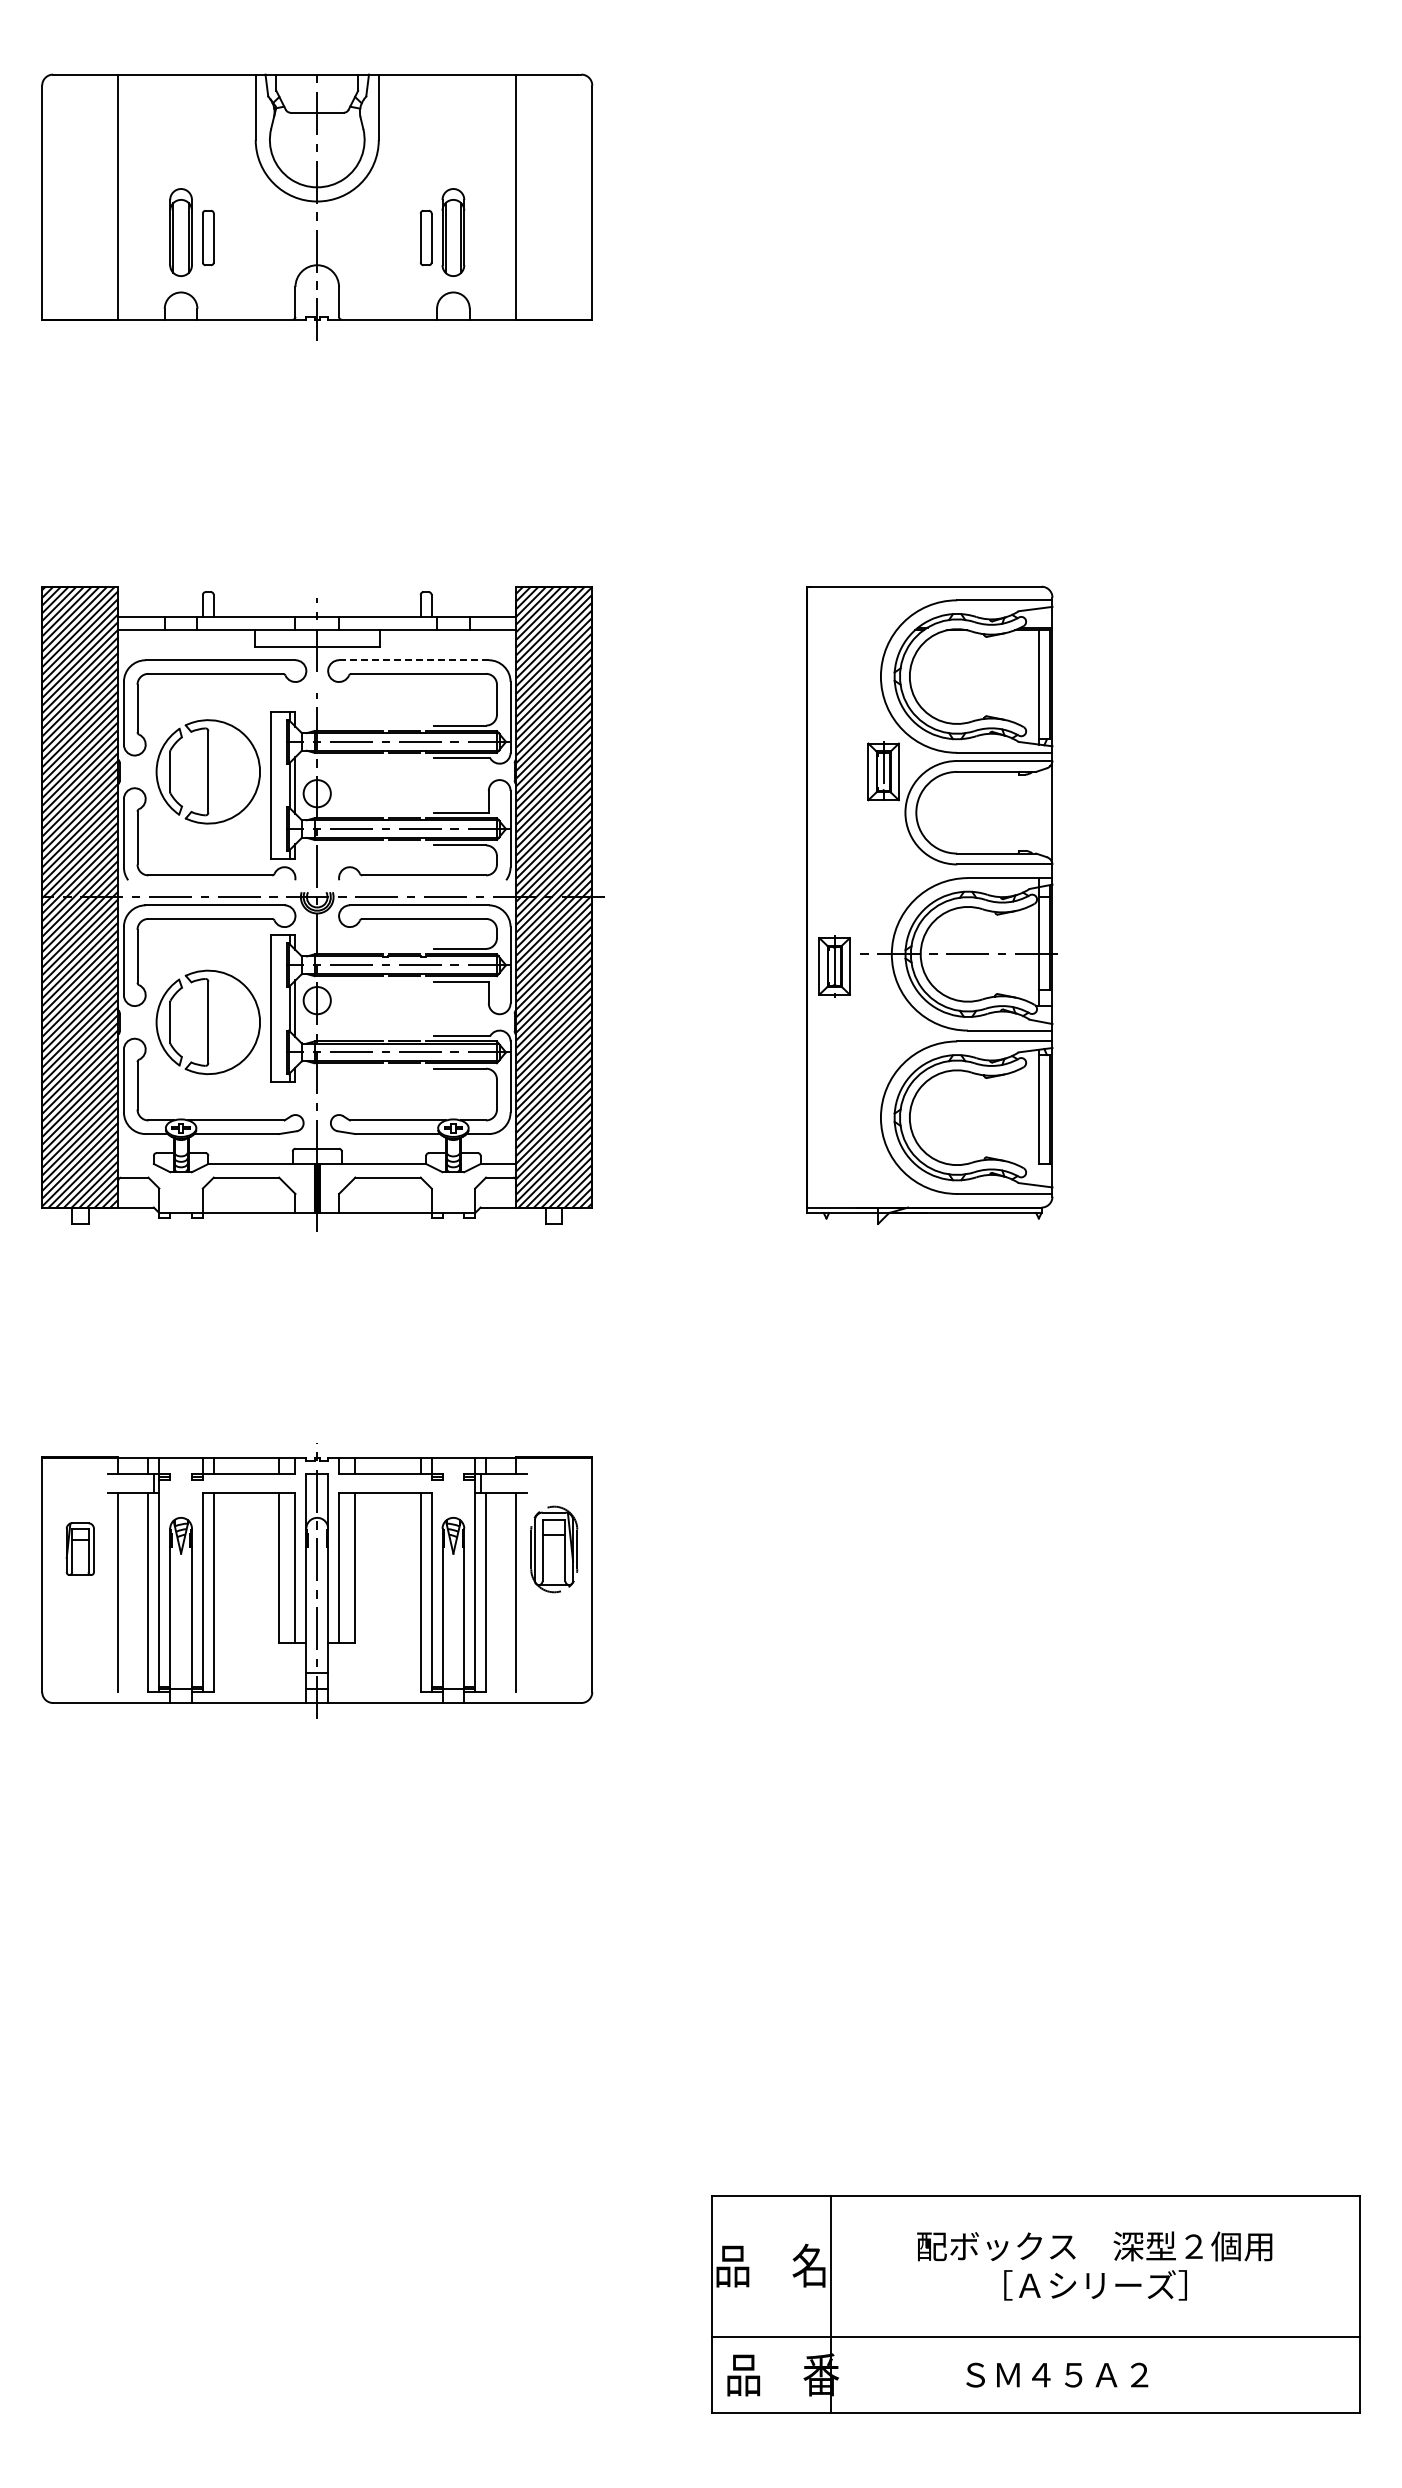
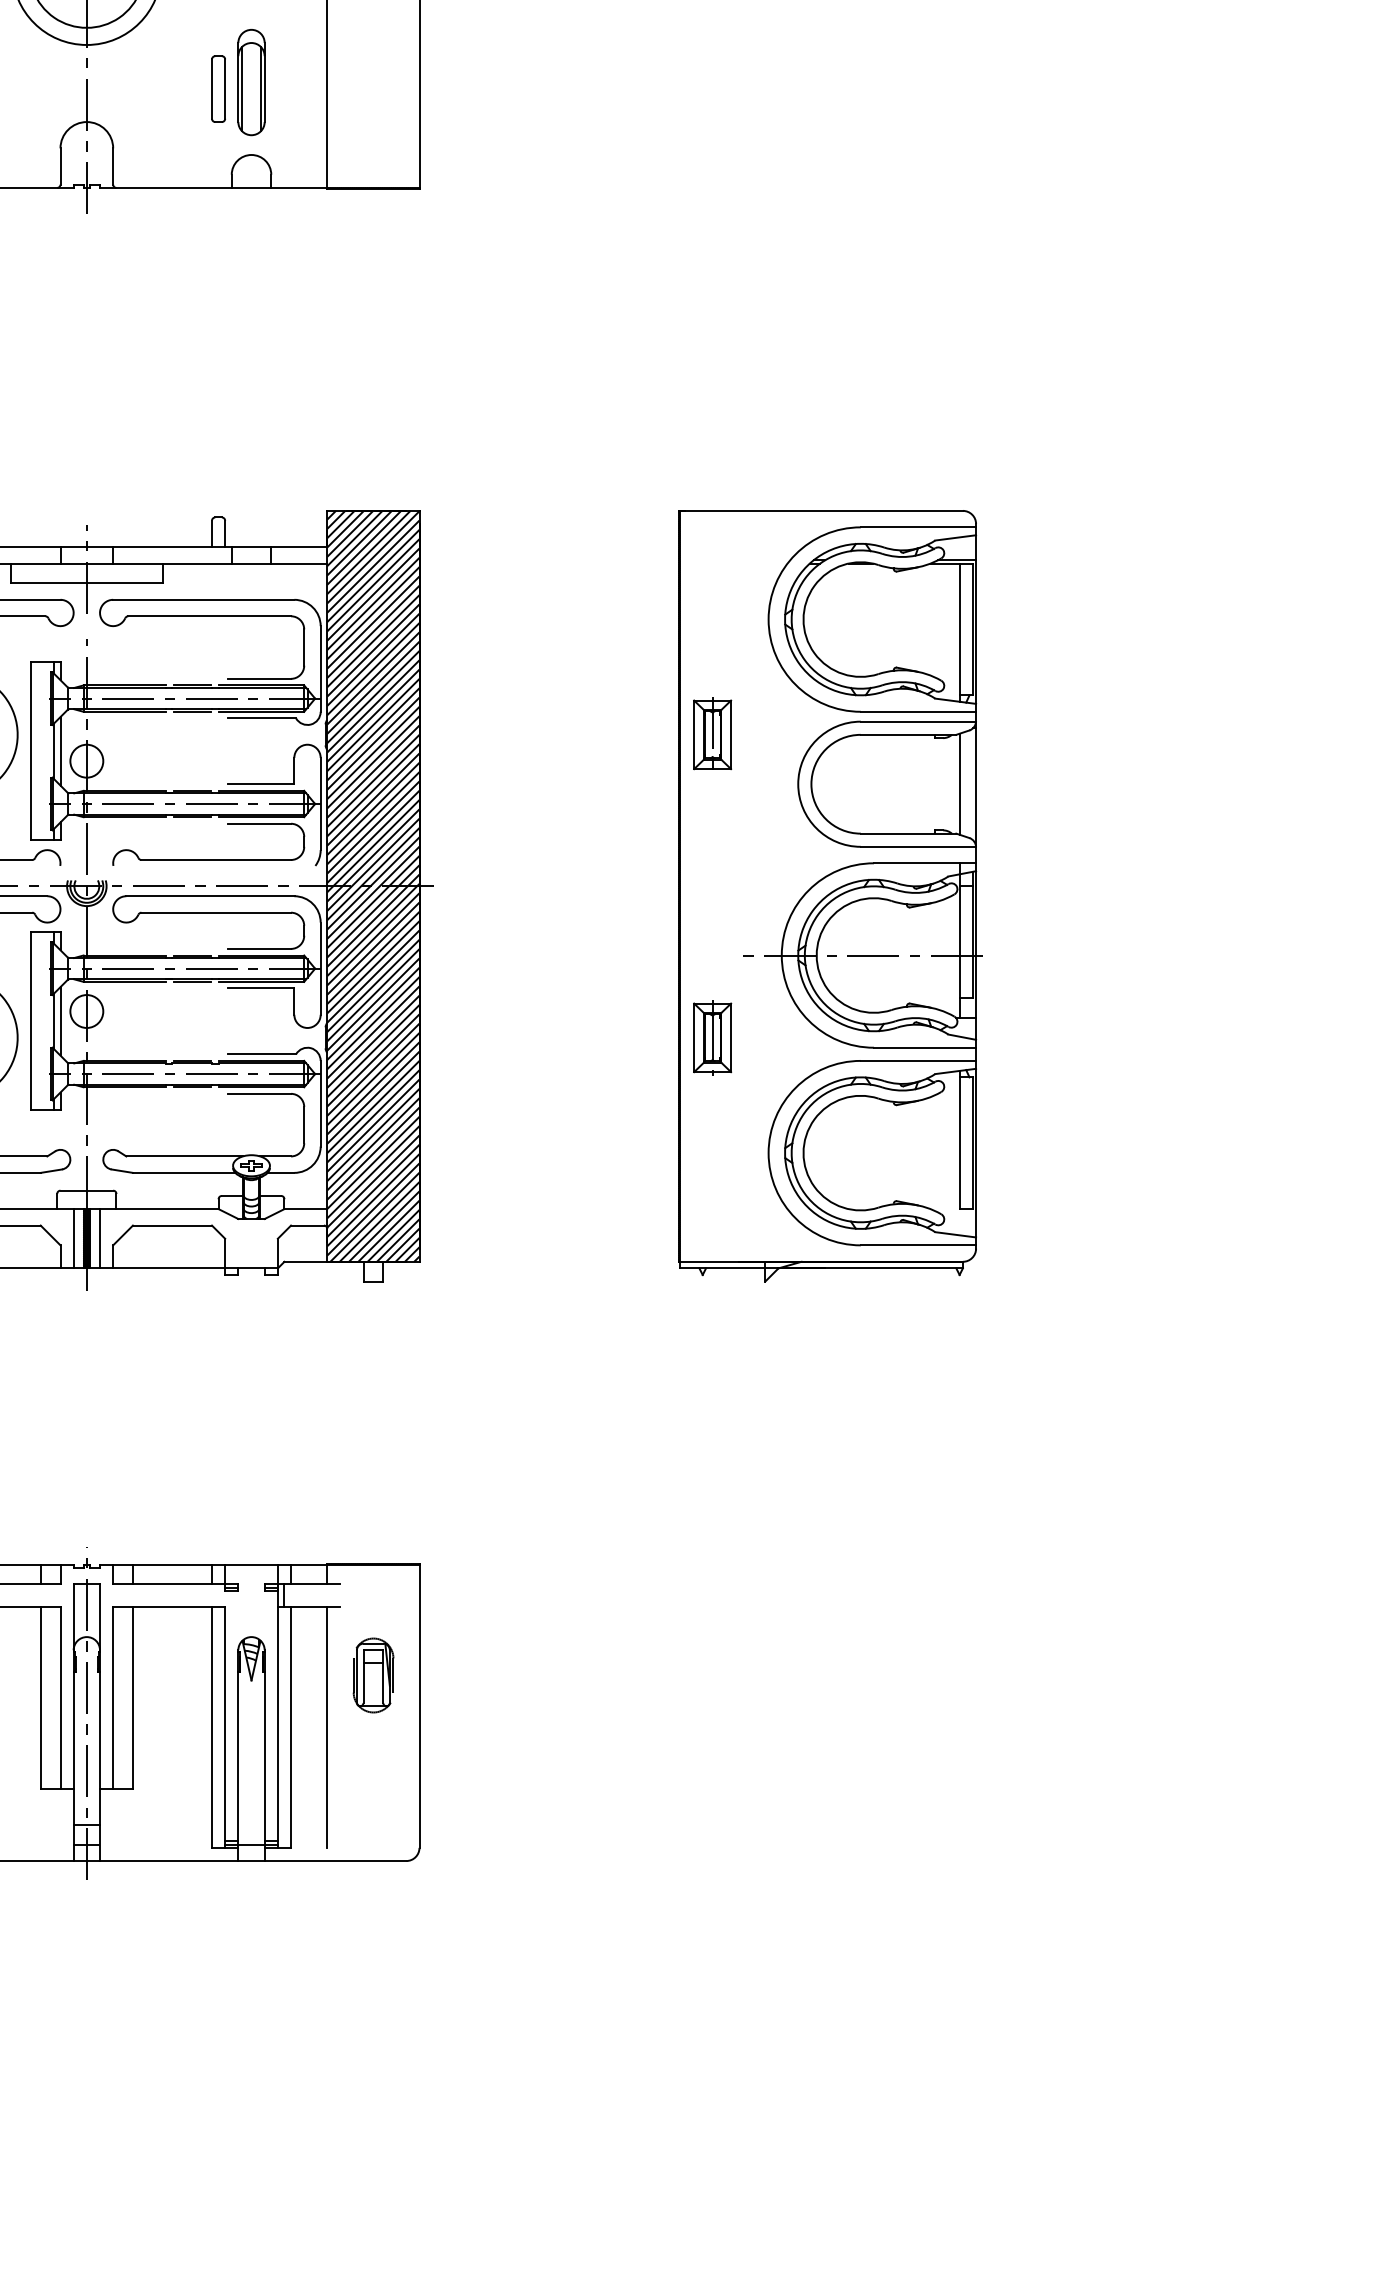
line: (413, 660) -> (203, 600), dashed -> solid
part: (883, 771) -> (712, 734), moved
line: (1038, 812) -> (959, 783), added
part: (834, 966) -> (712, 1037), moved
line: (306, 1188) -> (73, 1238), added
line: (328, 1188) -> (100, 1238), added
part: (554, 1549) -> (373, 1675), size x0.71

